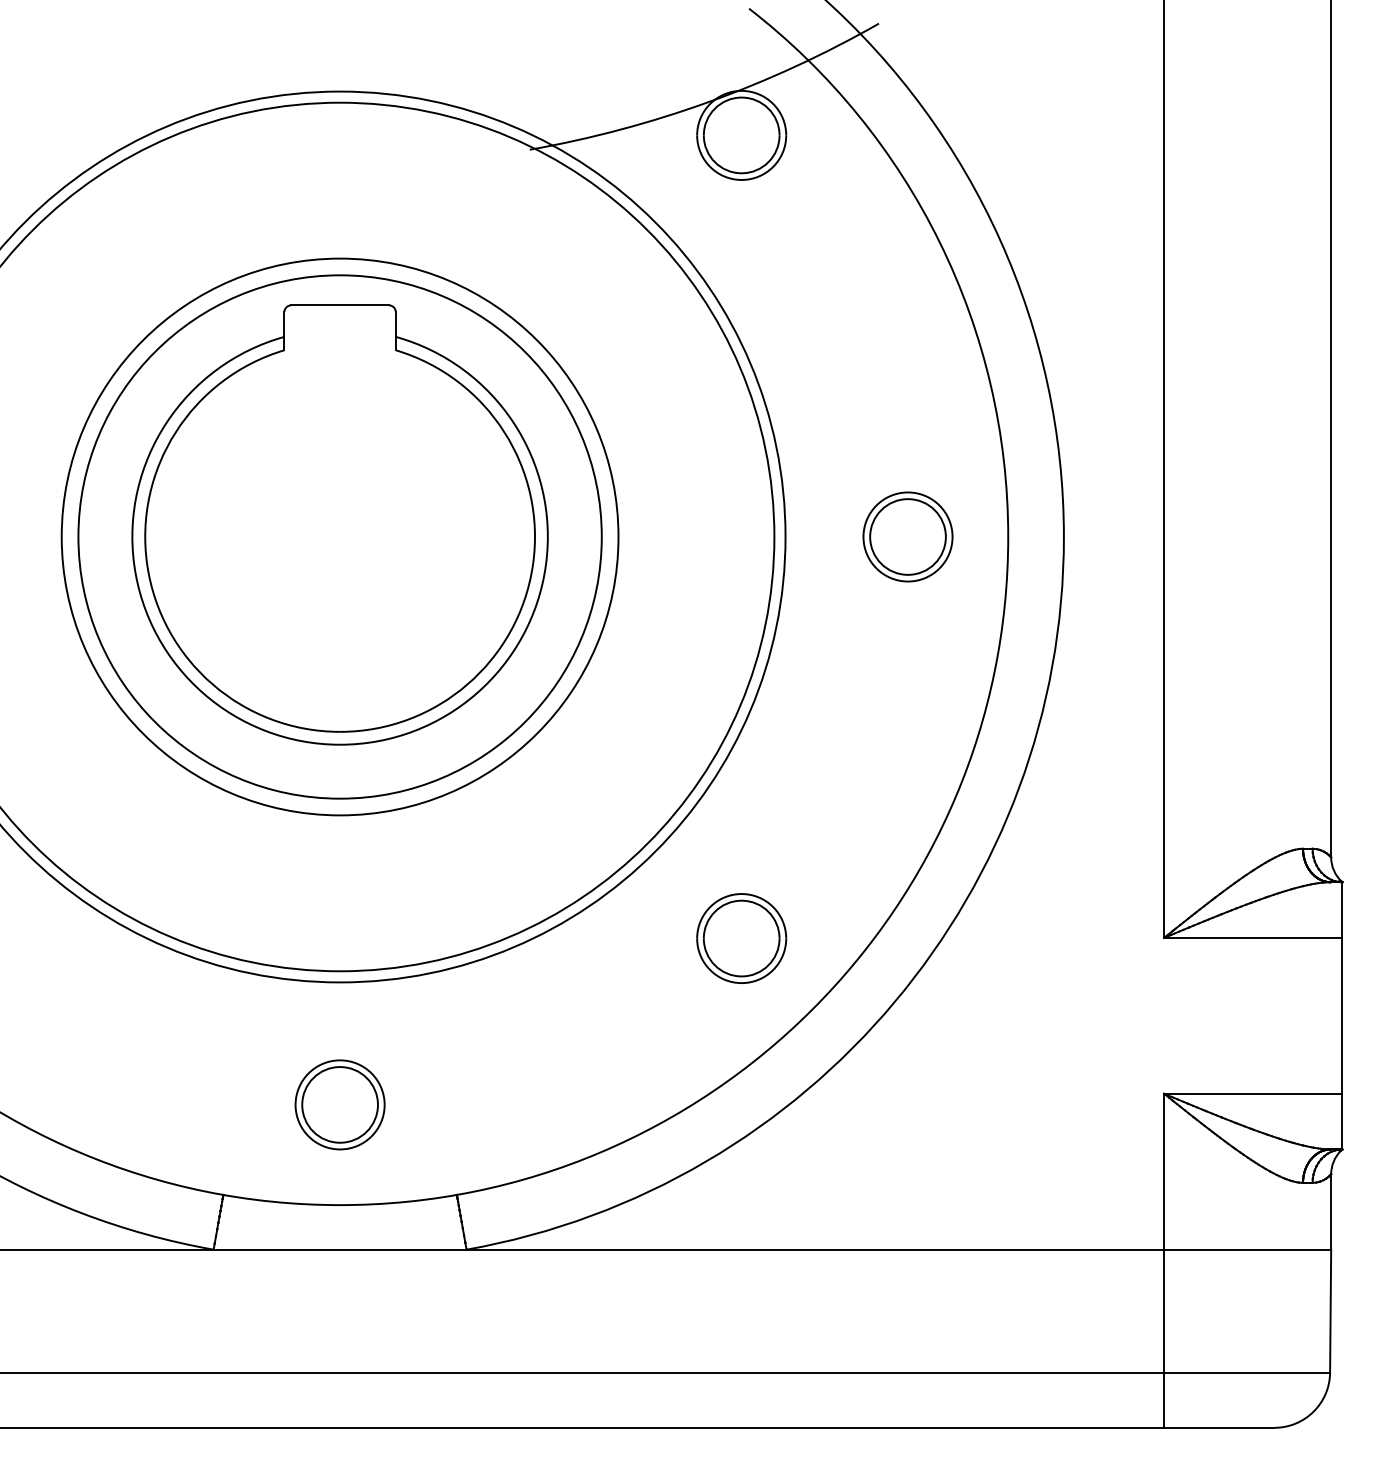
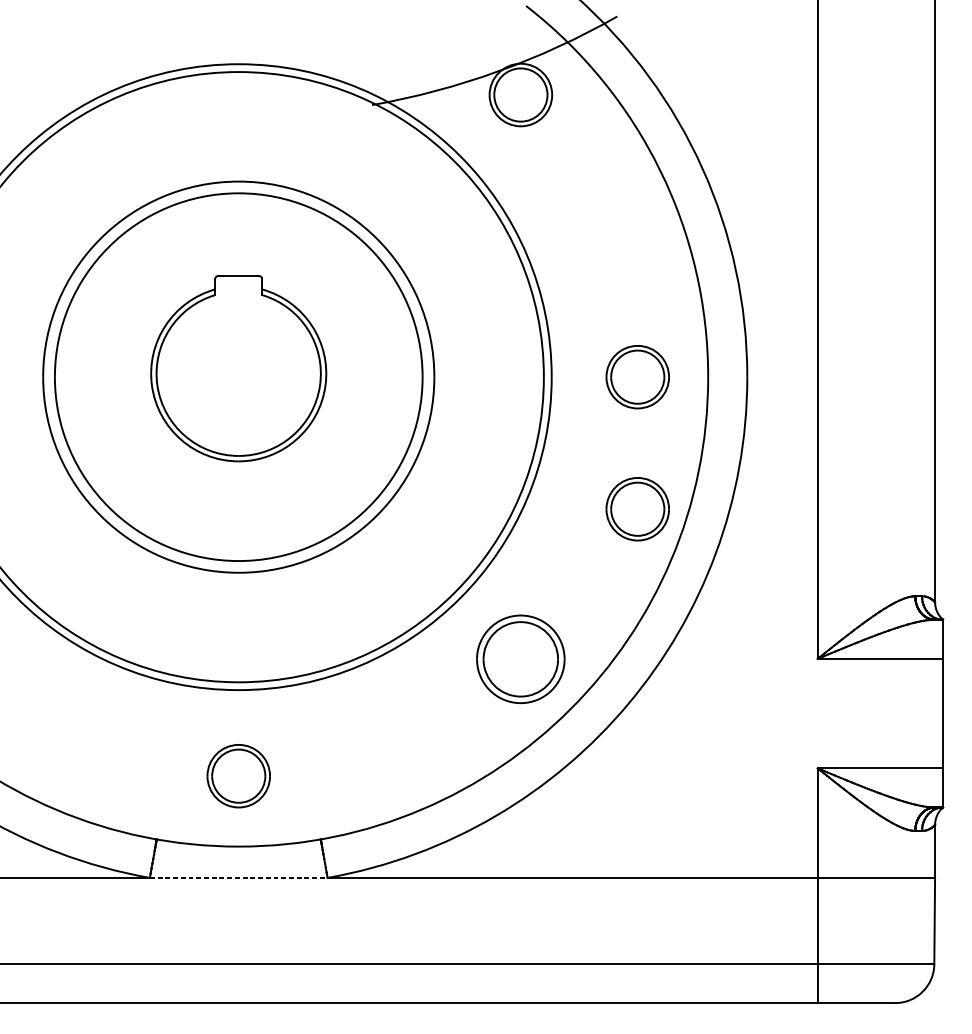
part: (339, 524) -> (238, 368), size x0.6
part: (907, 724) -> (637, 508), added
part: (741, 938) -> (520, 659), size x1.4
line: (340, 1249) -> (239, 877), solid -> dashed

